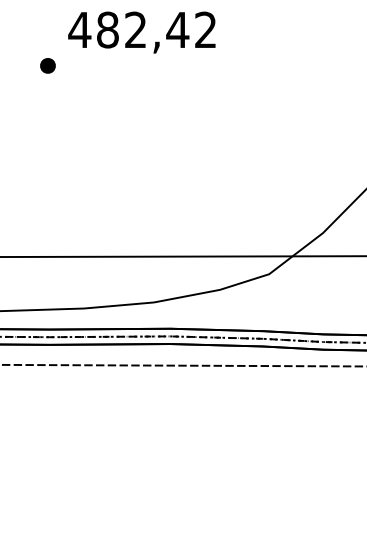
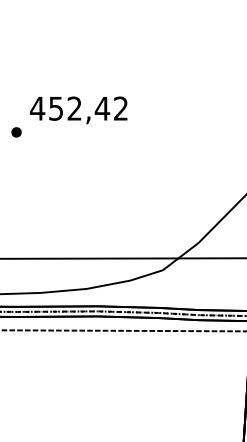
text: (108, 29) -> (56, 108), 482,42 -> 452,42

